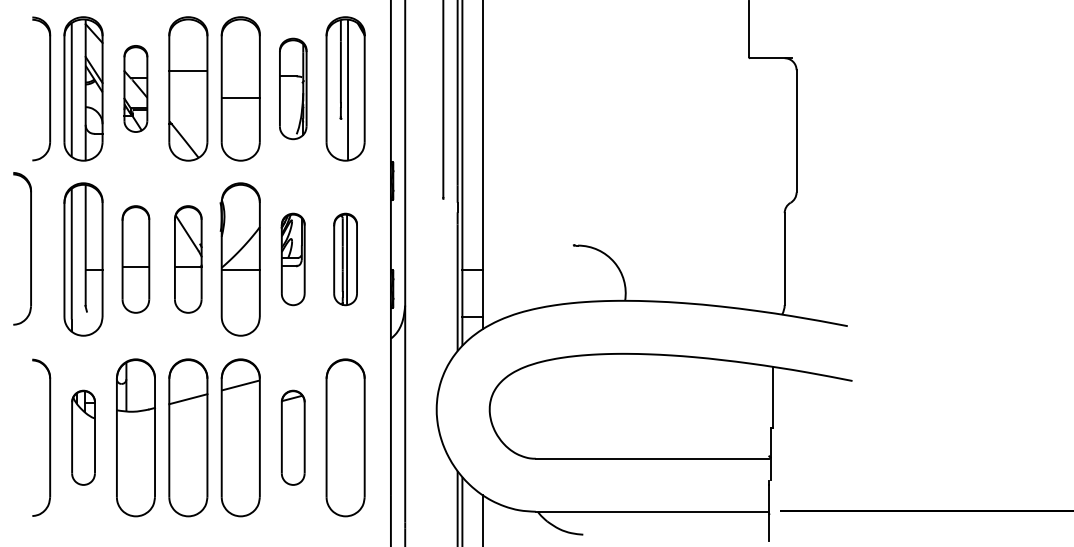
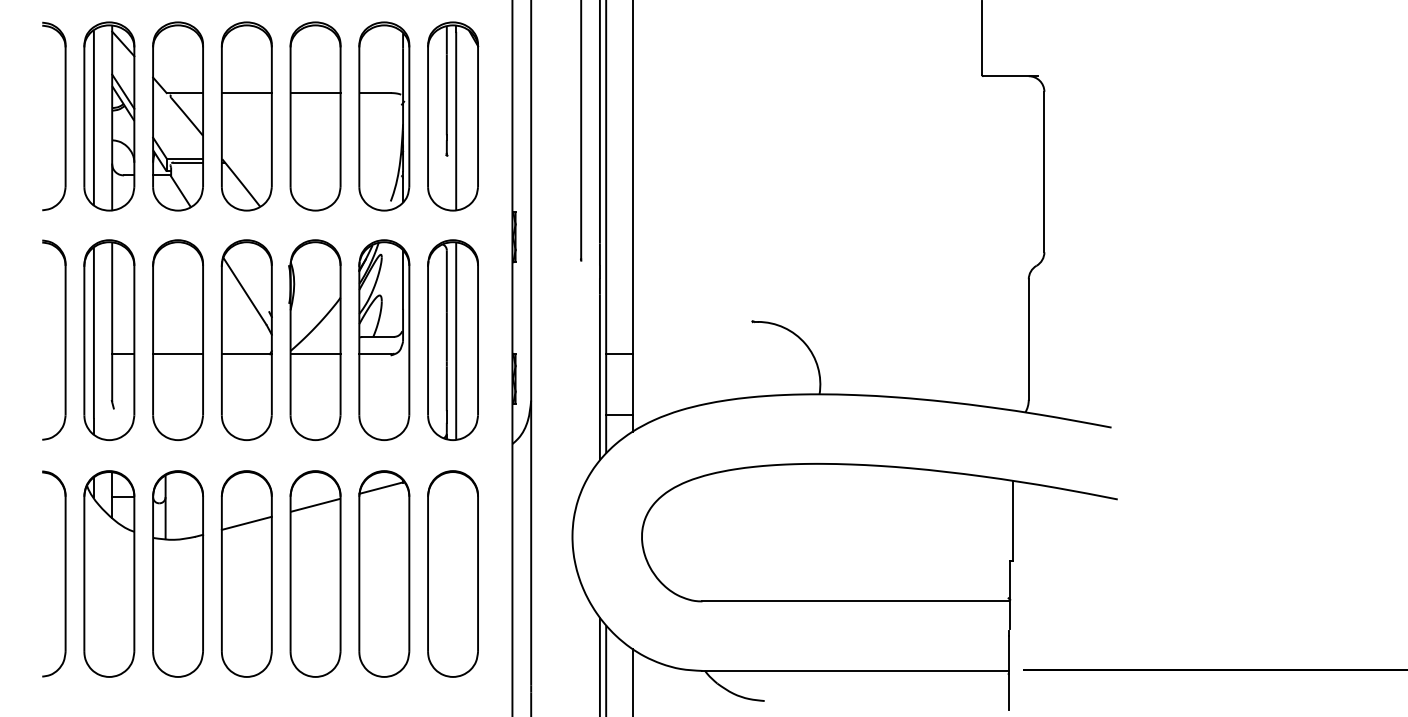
part: (135, 88) -> (177, 116), size x1.67
part: (293, 88) -> (384, 116), size x1.43
line: (240, 98) -> (315, 93), moved
part: (30, 248) -> (64, 339), moved
part: (135, 259) -> (177, 339), size x1.43
part: (188, 259) -> (246, 339), size x1.43
part: (293, 259) -> (384, 339), size x1.67
part: (345, 259) -> (452, 339), size x1.67
part: (83, 437) -> (109, 573), size x1.67
part: (293, 437) -> (384, 573), size x1.67

